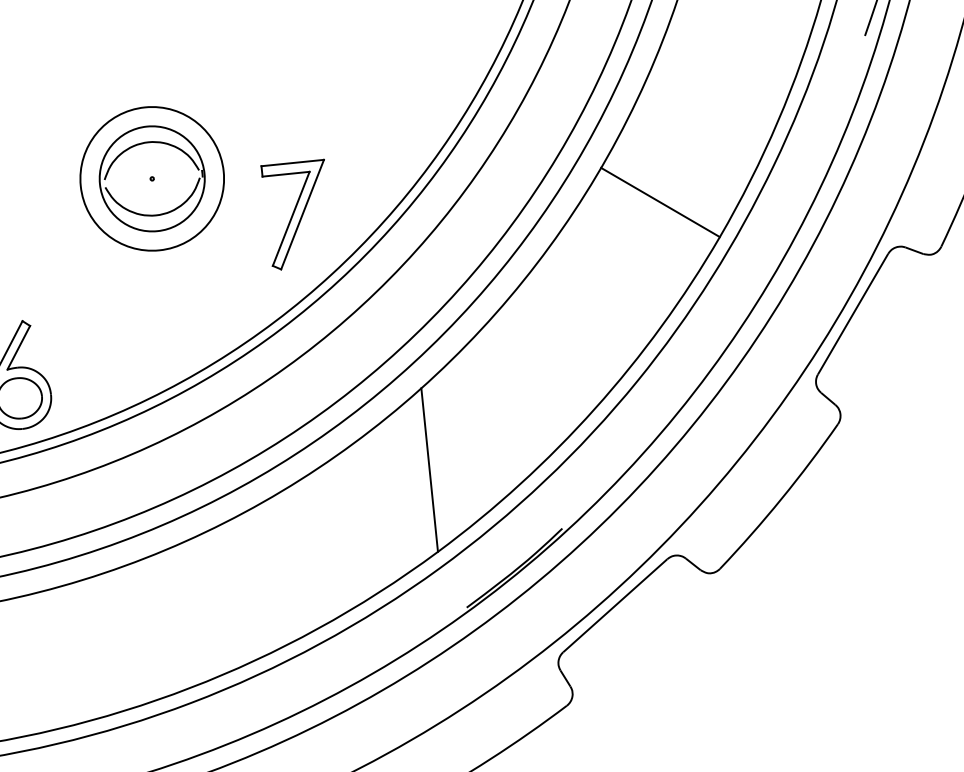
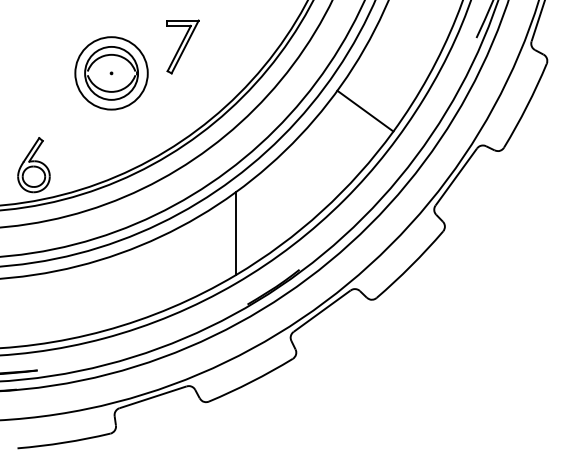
part: (297, 214) -> (182, 46), moved

